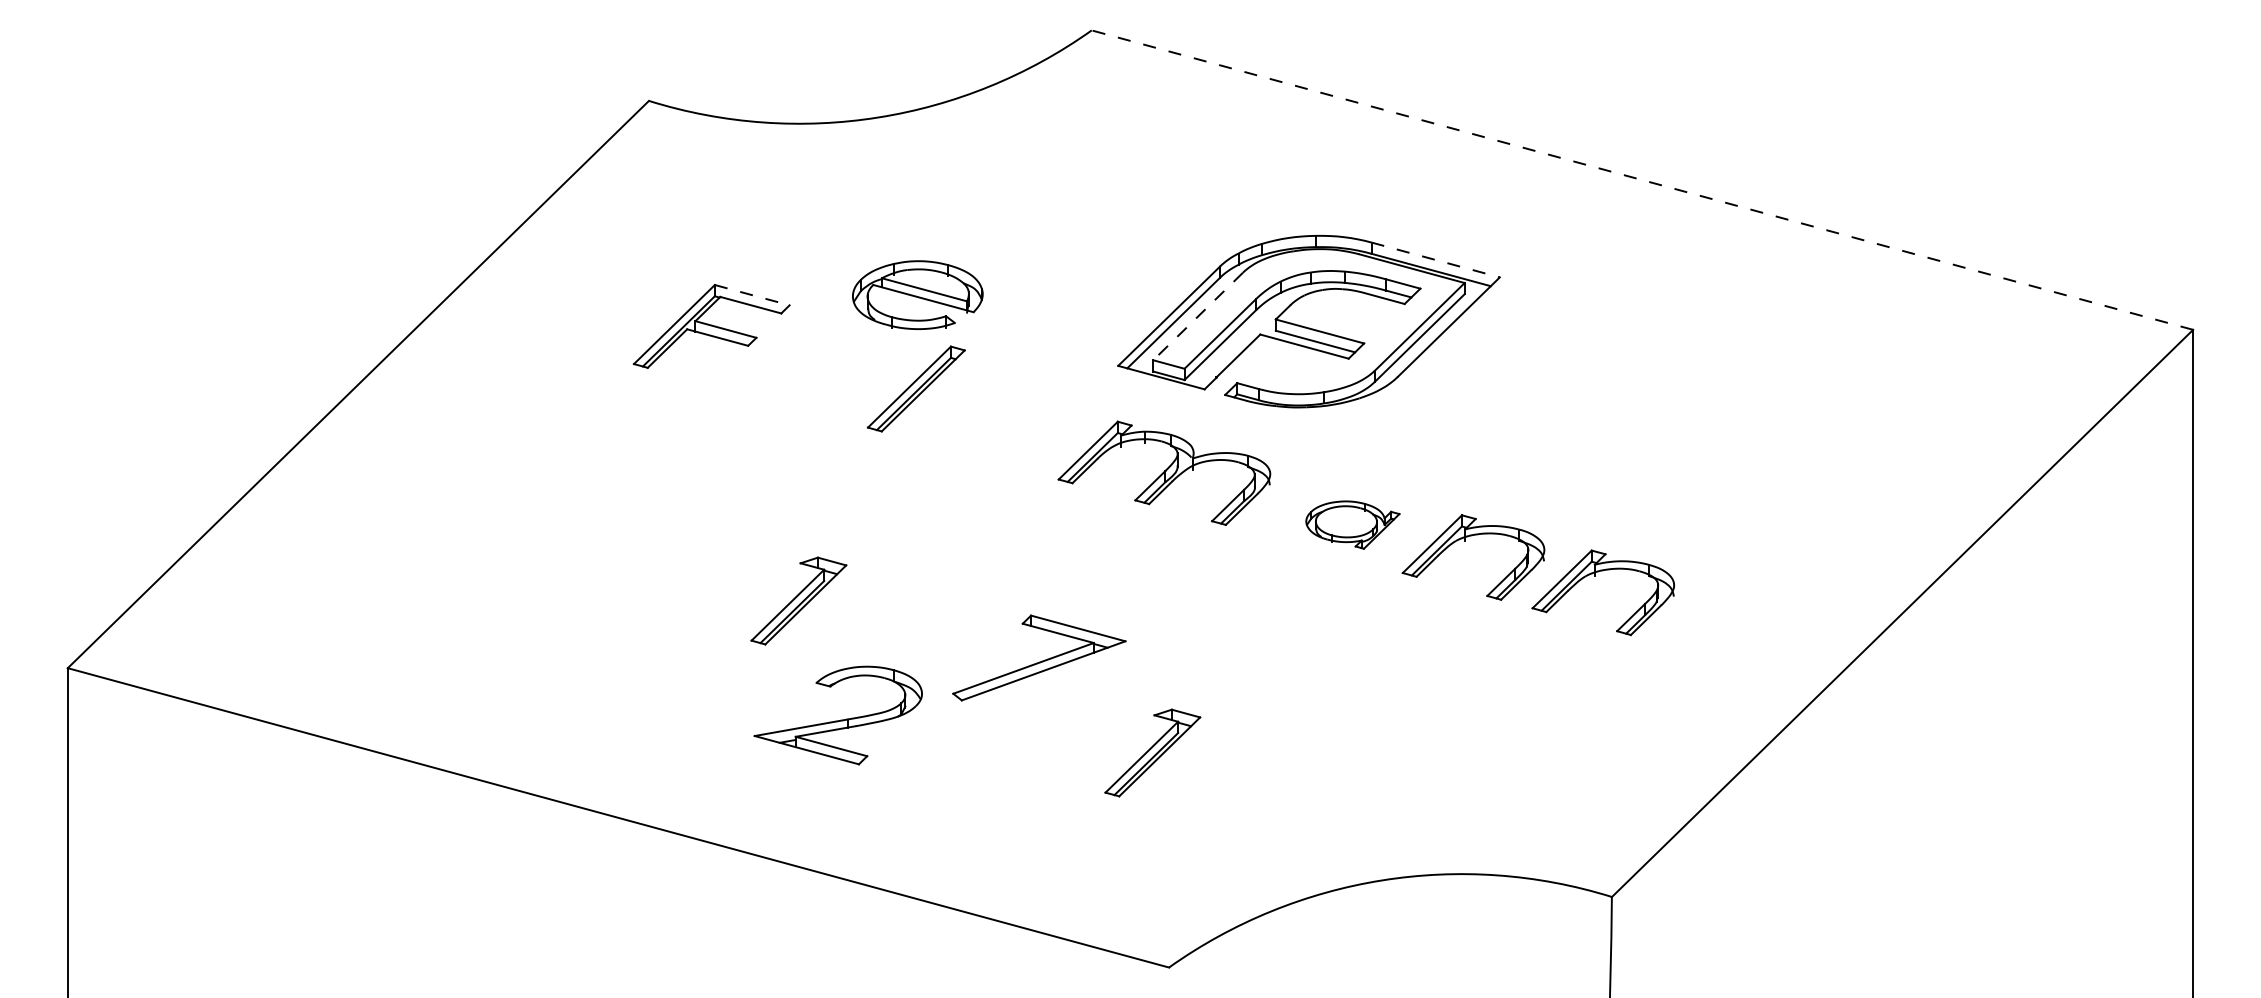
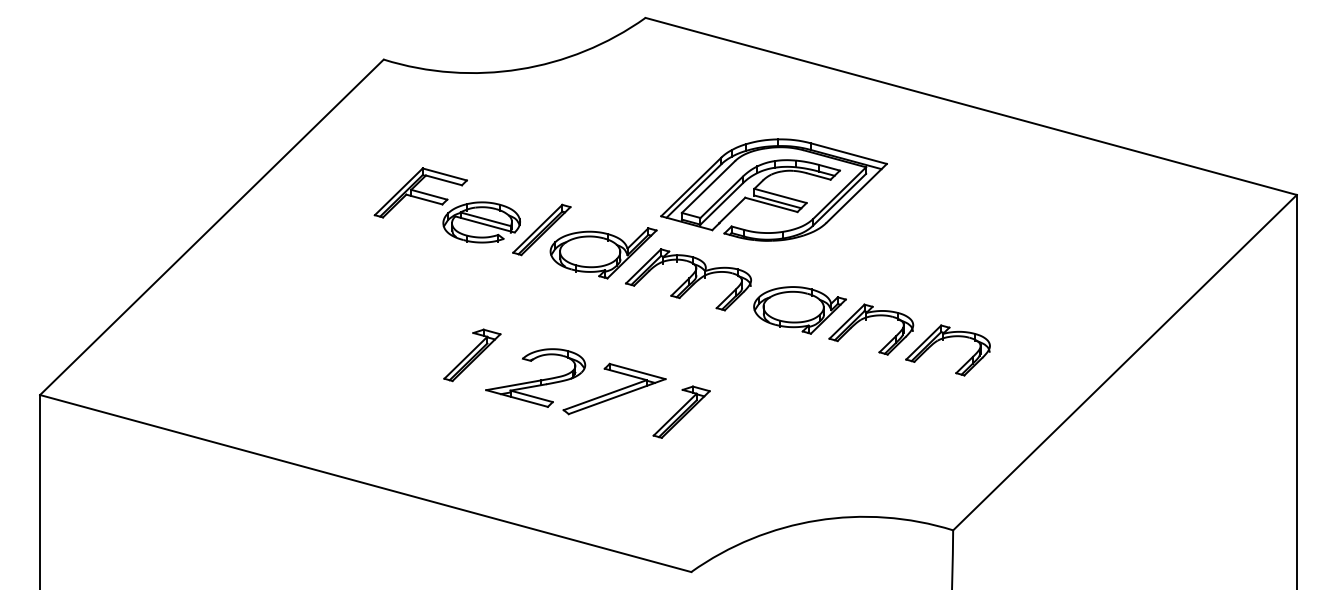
line: (1641, 180) -> (970, 106), dashed -> solid
line: (1436, 259) -> (849, 153), dashed -> solid
line: (751, 295) -> (444, 174), dashed -> solid
part: (917, 295) -> (481, 222), moved
line: (1198, 317) -> (708, 187), dashed -> solid
part: (1020, 428) -> (603, 253), added
part: (1352, 525) -> (799, 310), size x1.67
part: (837, 714) -> (535, 377), moved
part: (1152, 751) -> (681, 411), moved

